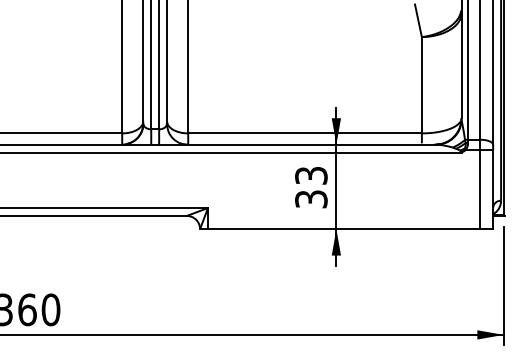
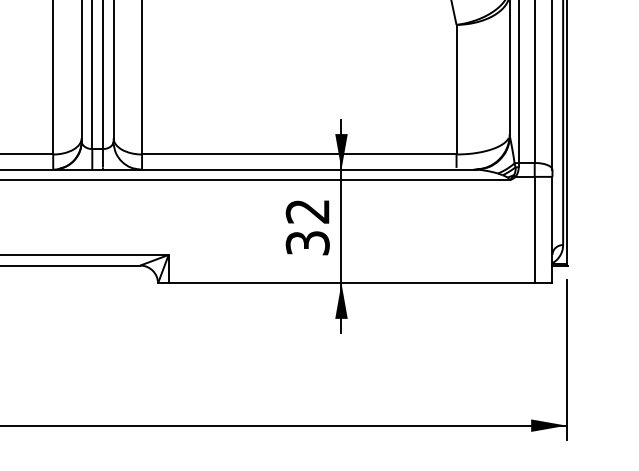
text: (311, 175) -> (307, 211), 33 -> 32

